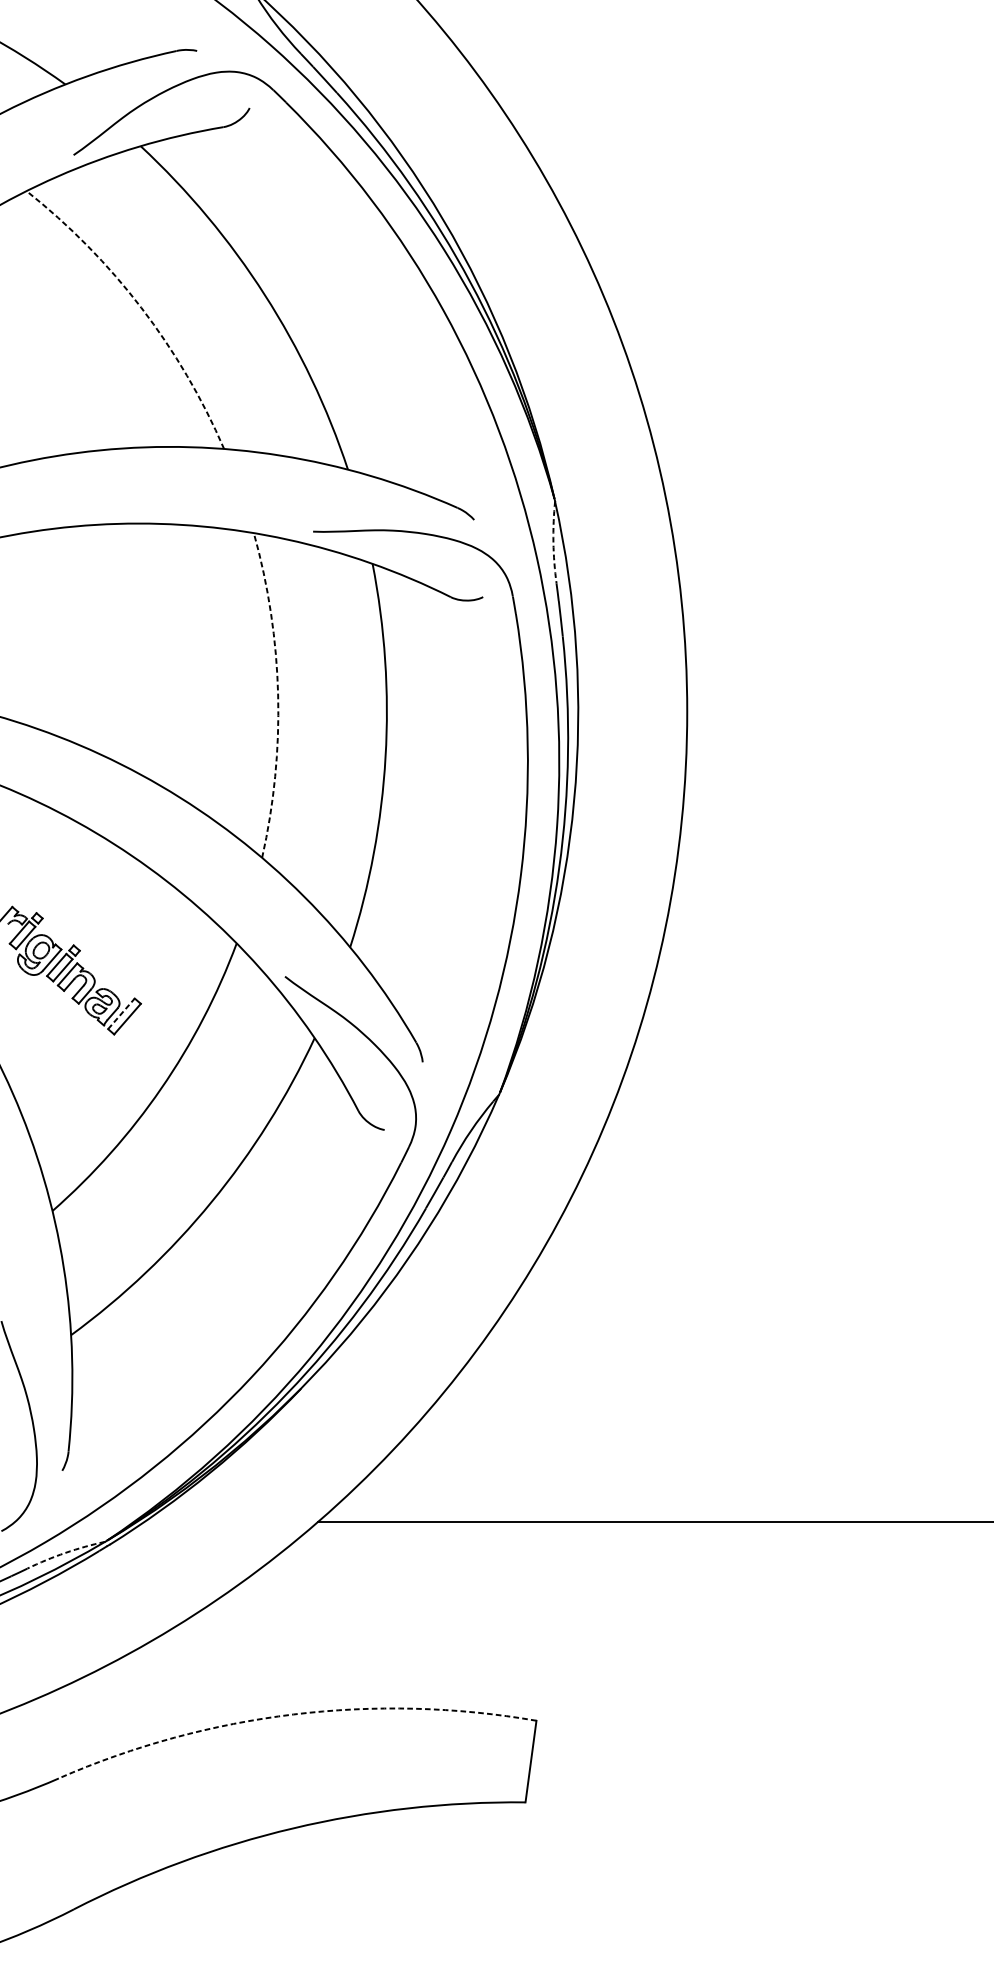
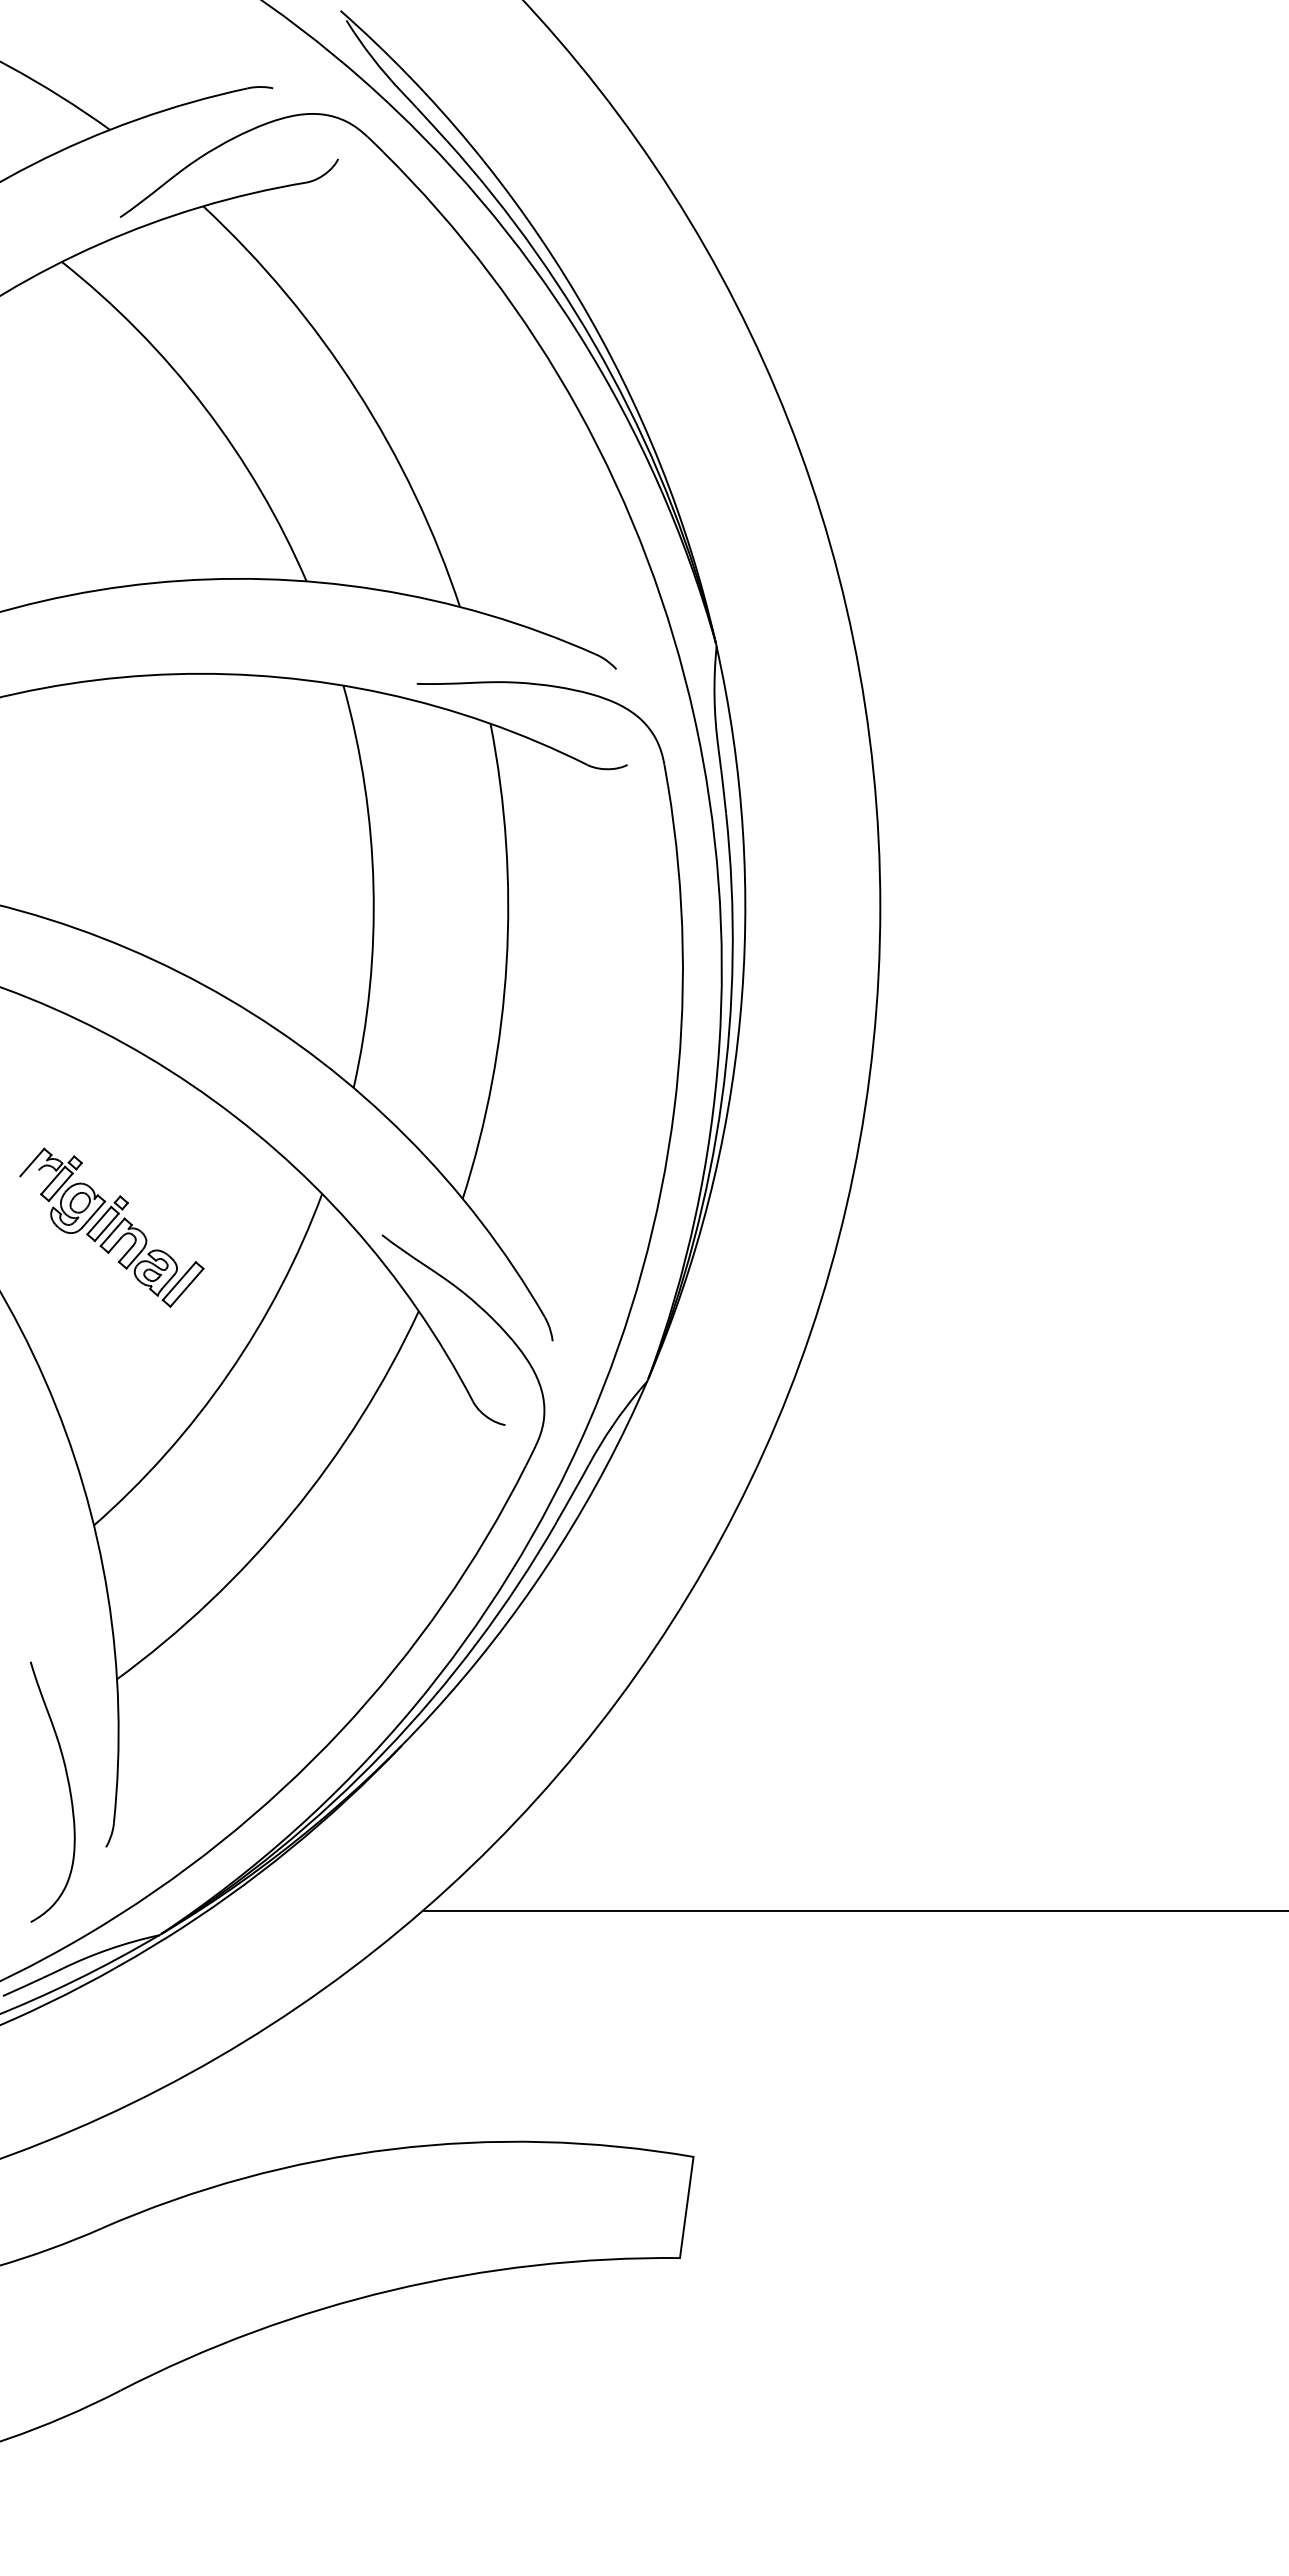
arc: (141, 307) -> (204, 406), dashed -> solid
arc: (553, 542) -> (714, 697), dashed -> solid
arc: (278, 695) -> (373, 886), dashed -> solid
line: (121, 1013) -> (179, 1280), dashed -> solid
arc: (65, 1553) -> (109, 1949), dashed -> solid
arc: (293, 1714) -> (392, 2149), dashed -> solid

